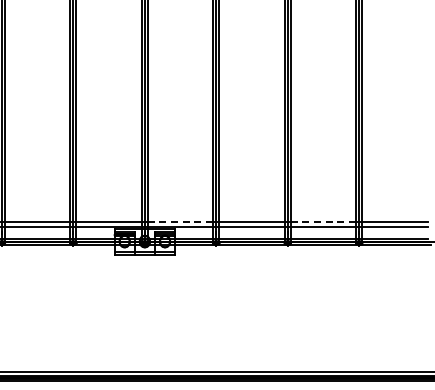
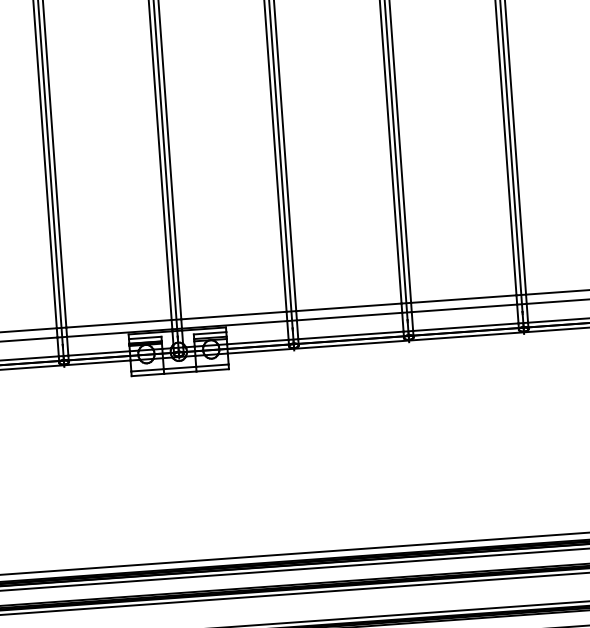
line: (180, 221) -> (233, 315), dashed -> solid
line: (323, 221) -> (463, 298), dashed -> solid

